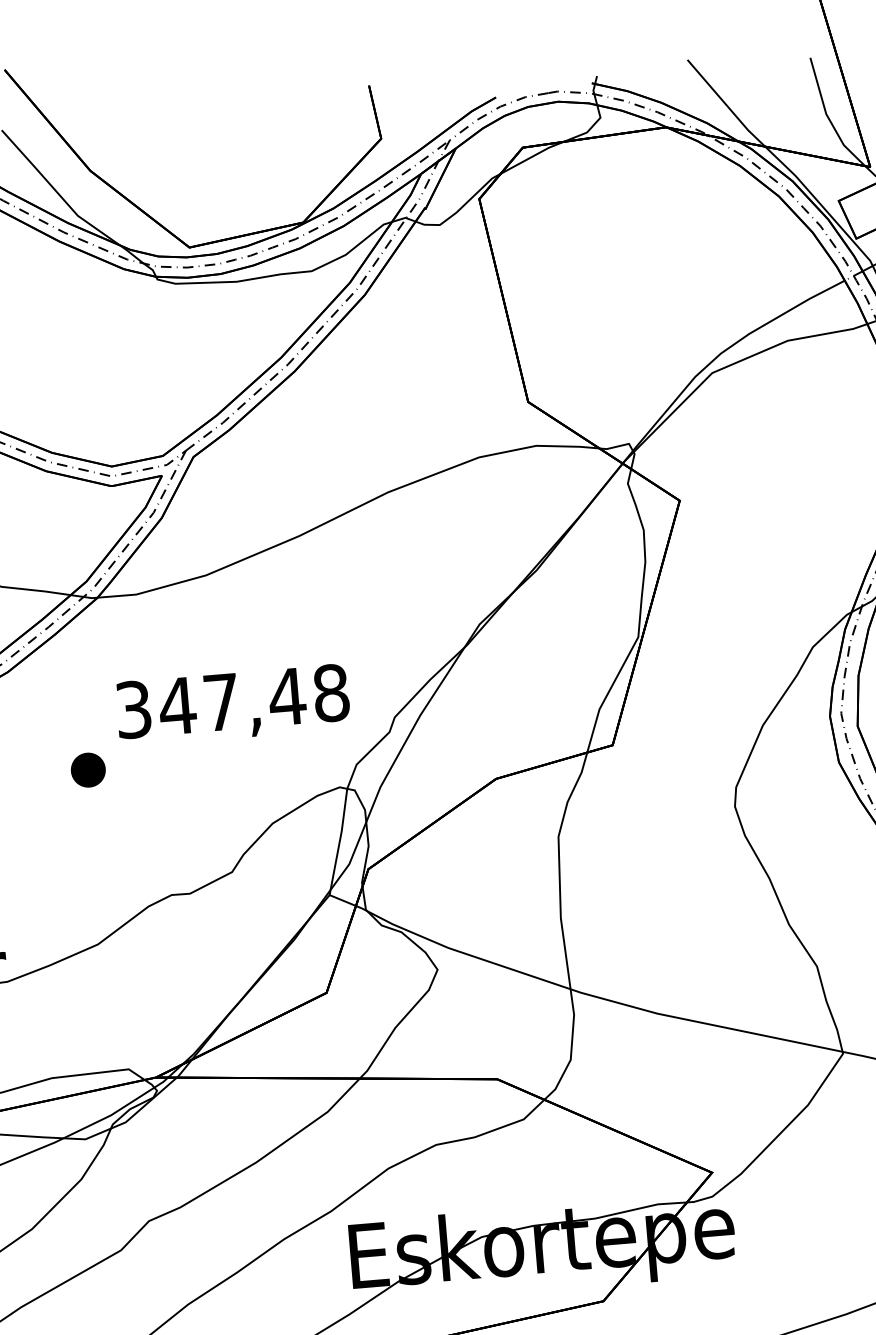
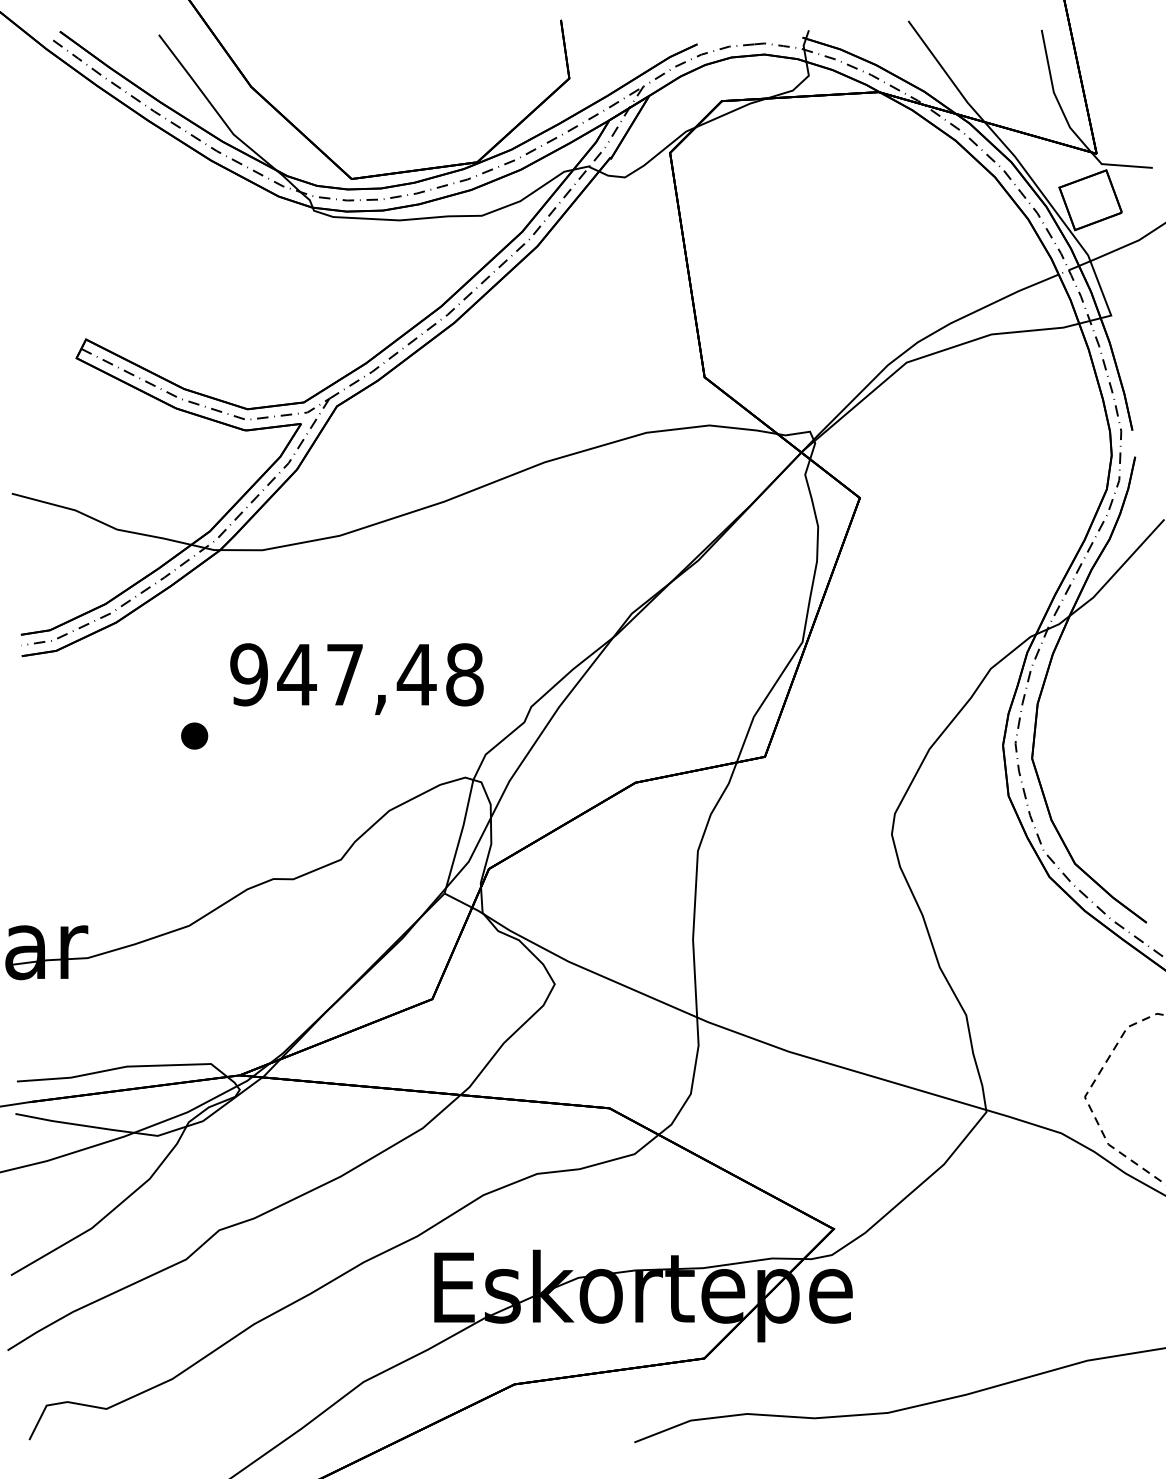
text: (133, 709) -> (248, 674), 347,48 -> 947,48
part: (88, 769) -> (194, 735), size x0.71

